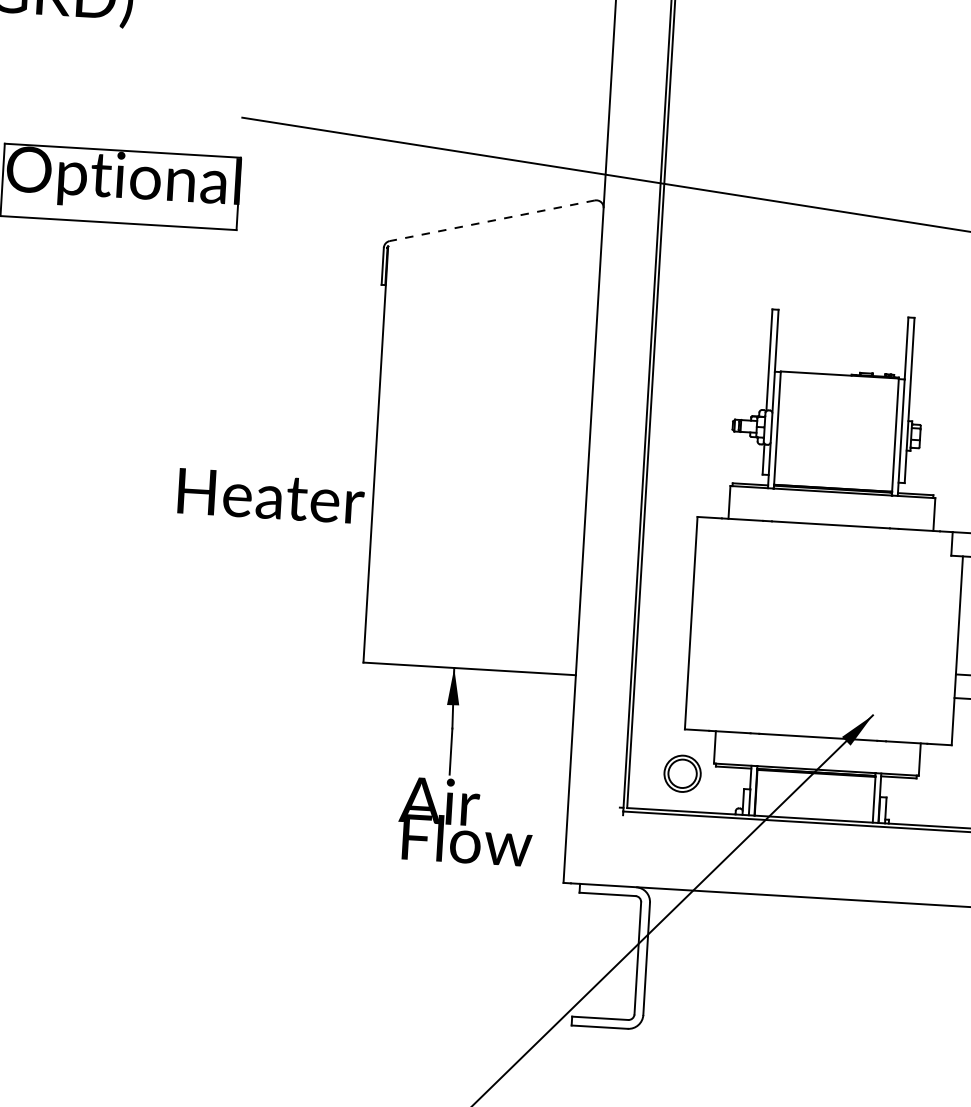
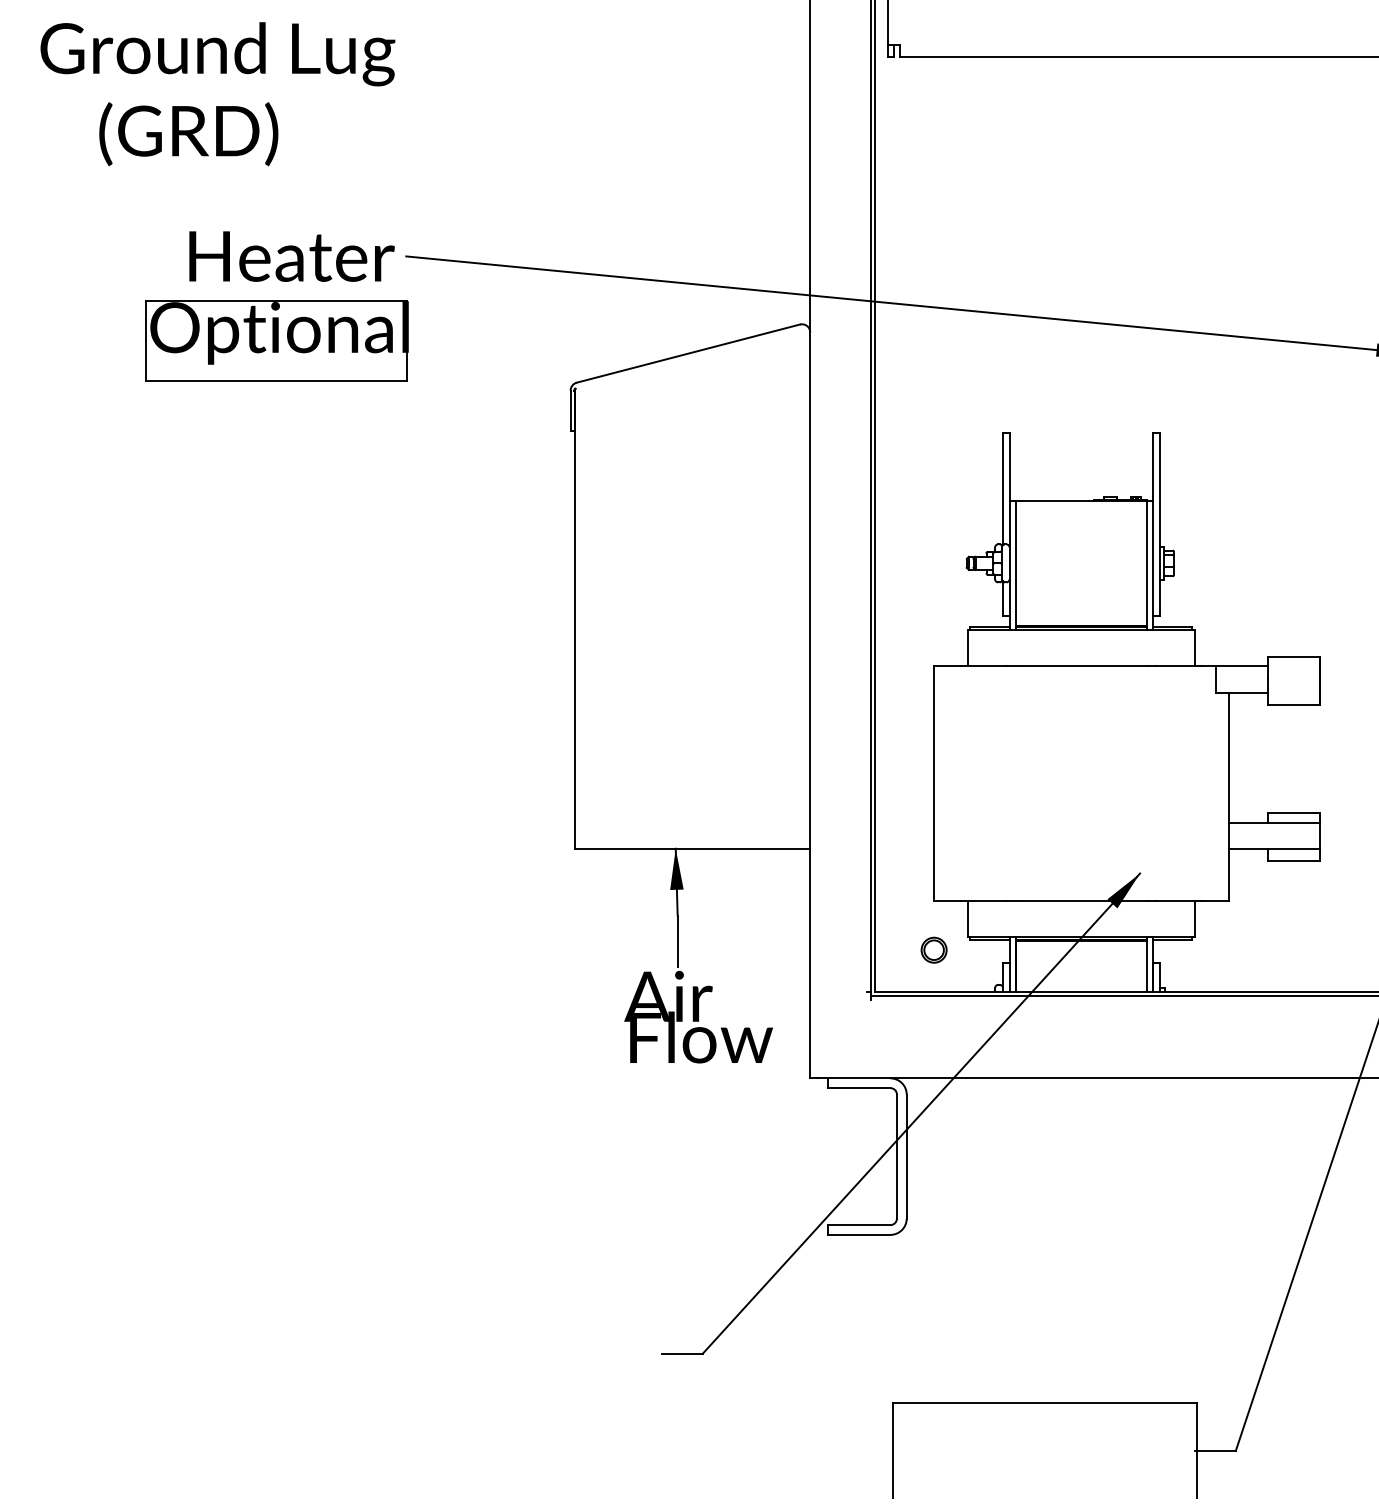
line: (491, 220) -> (687, 353), dashed -> solid
text: (270, 496) -> (291, 256), moved
part: (682, 772) -> (933, 949), size x0.62

